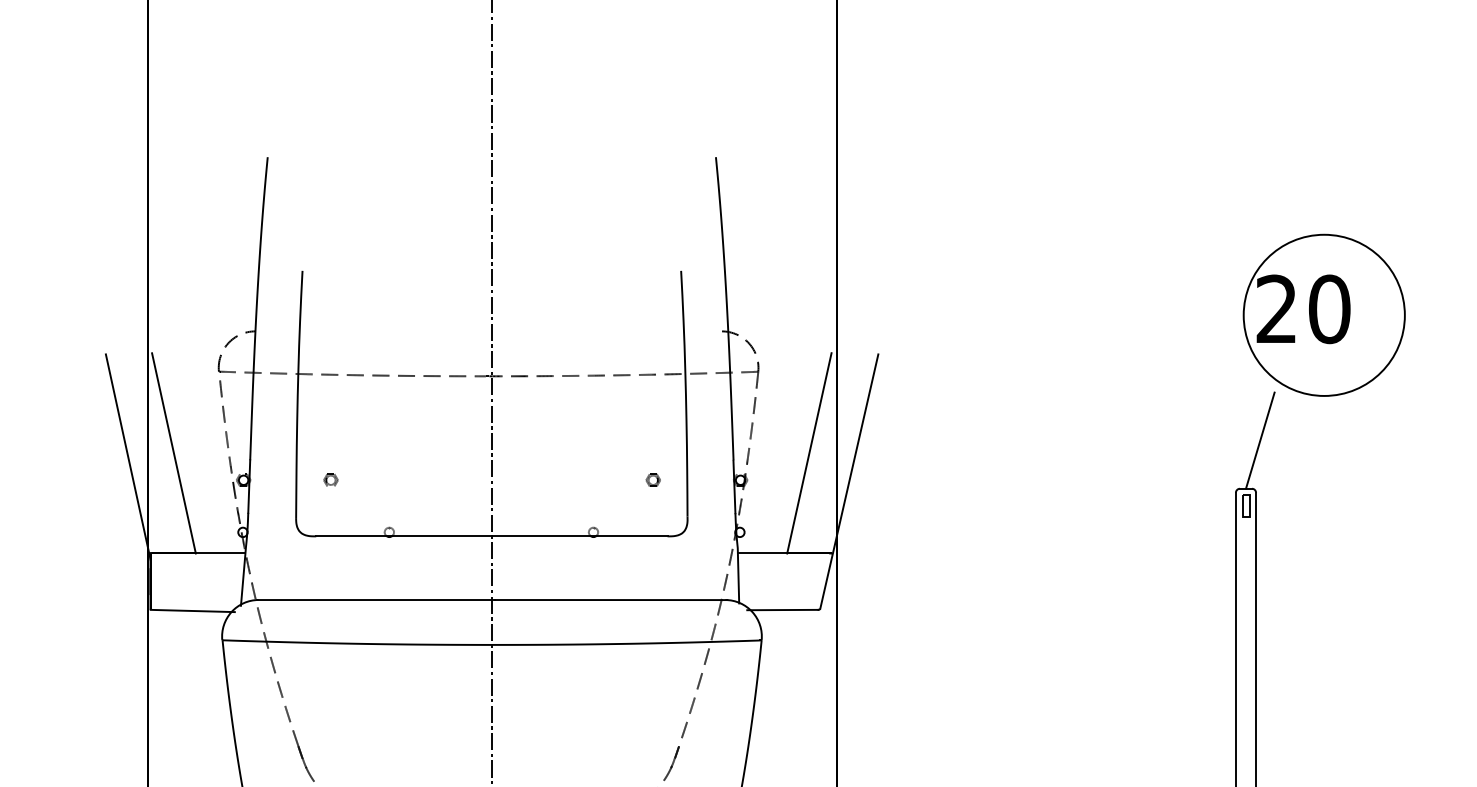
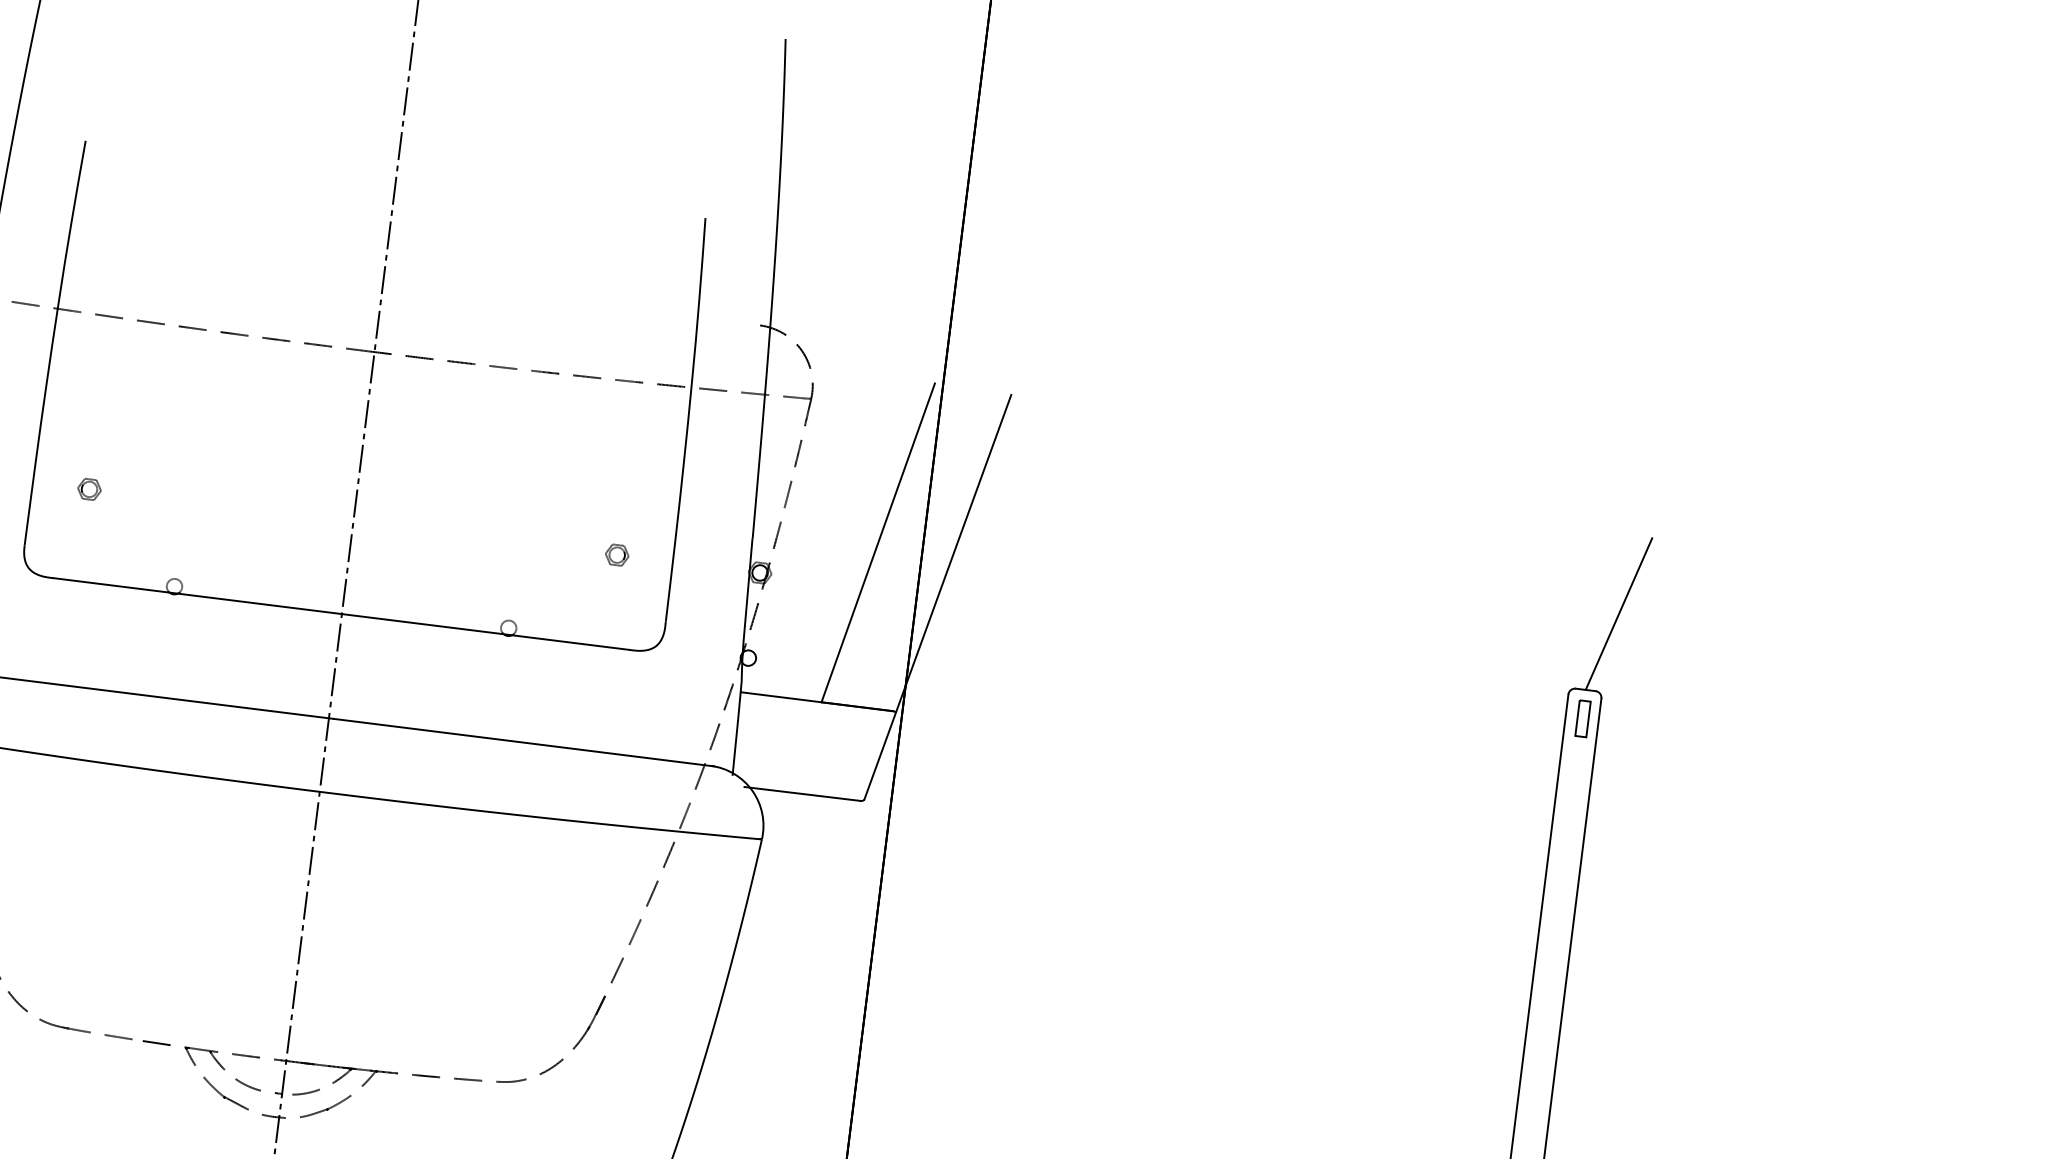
part: (1323, 314) -> (1748, 420), removed

